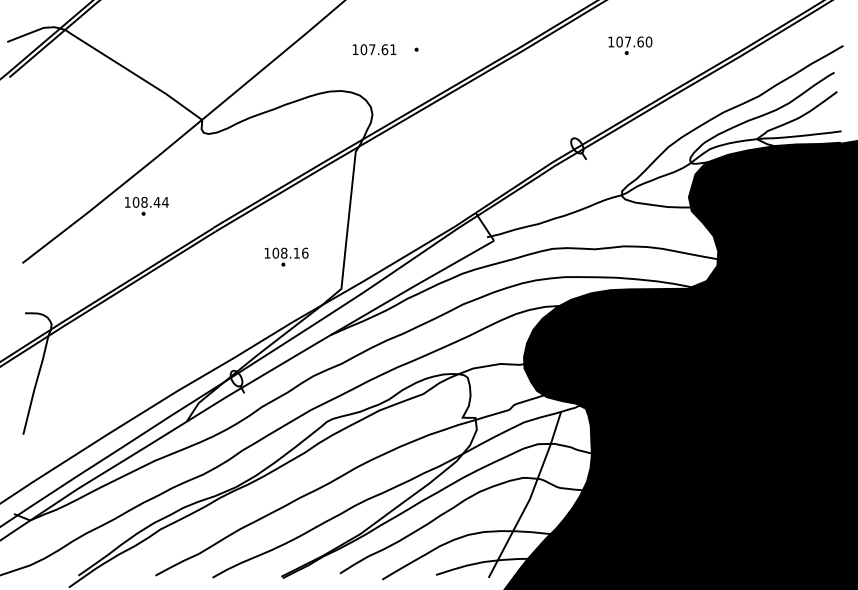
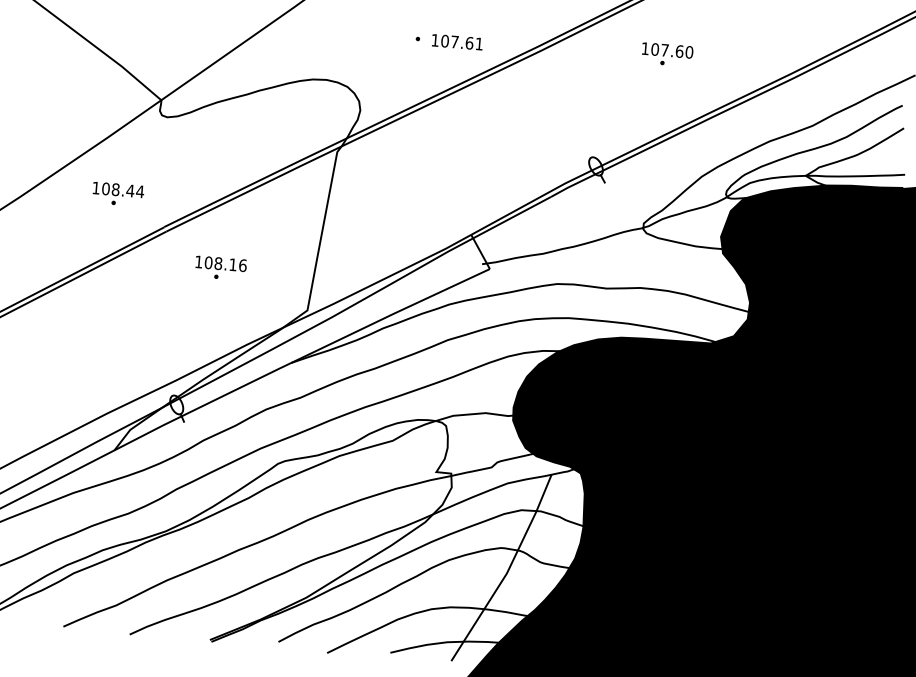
text: (374, 49) -> (457, 42), moved
part: (146, 206) -> (117, 194), moved
part: (286, 256) -> (220, 267), moved

